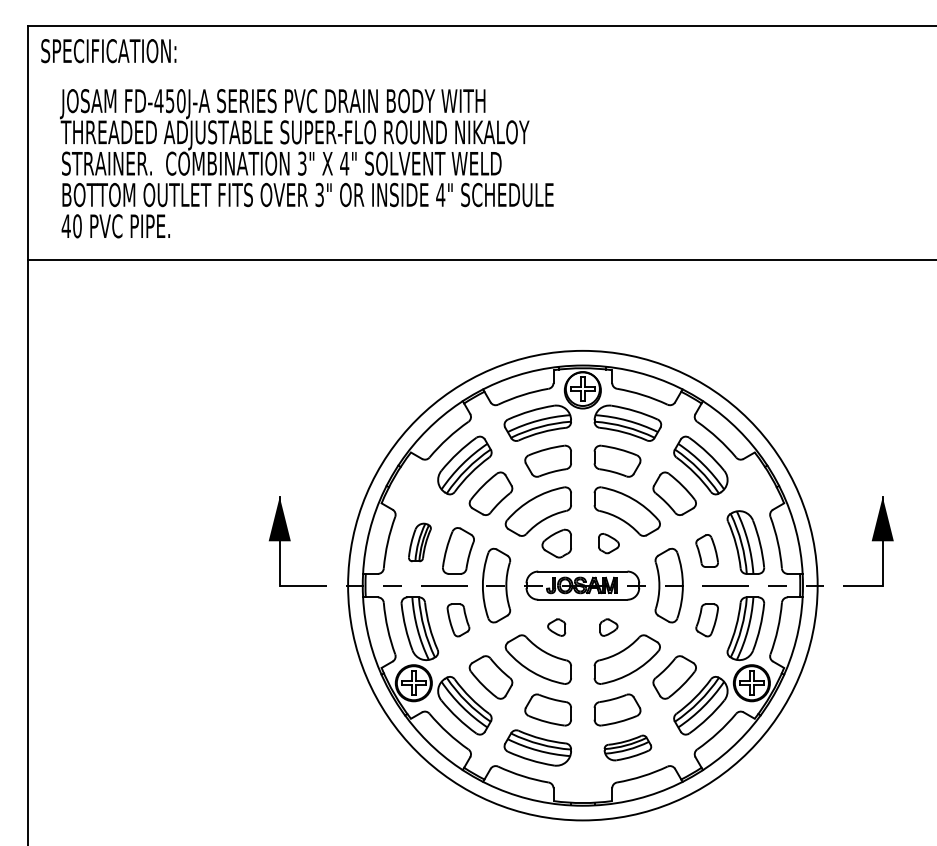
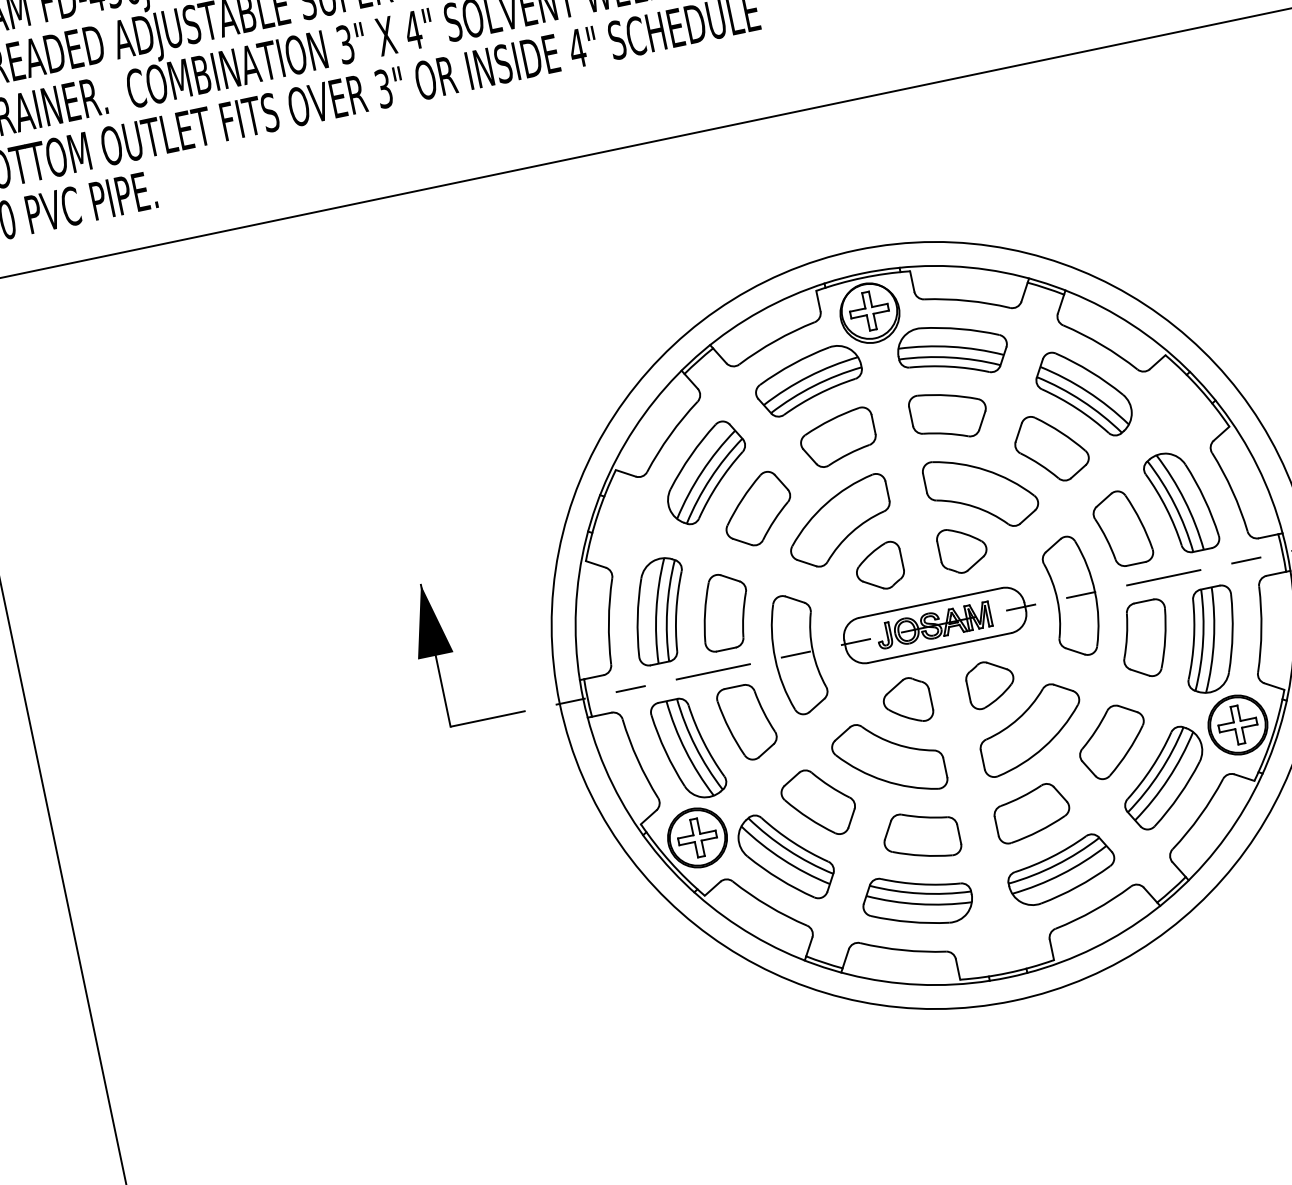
part: (419, 542) -> (659, 611), size x1.67
part: (608, 543) -> (962, 549), size x1.43
part: (706, 550) -> (1121, 528), size x1.43
part: (458, 620) -> (747, 722), size x1.43
part: (706, 620) -> (1144, 639), size x1.43
part: (556, 627) -> (906, 701), size x1.67
part: (608, 627) -> (990, 683), size x1.67
part: (627, 747) -> (1060, 869), size x1.43

